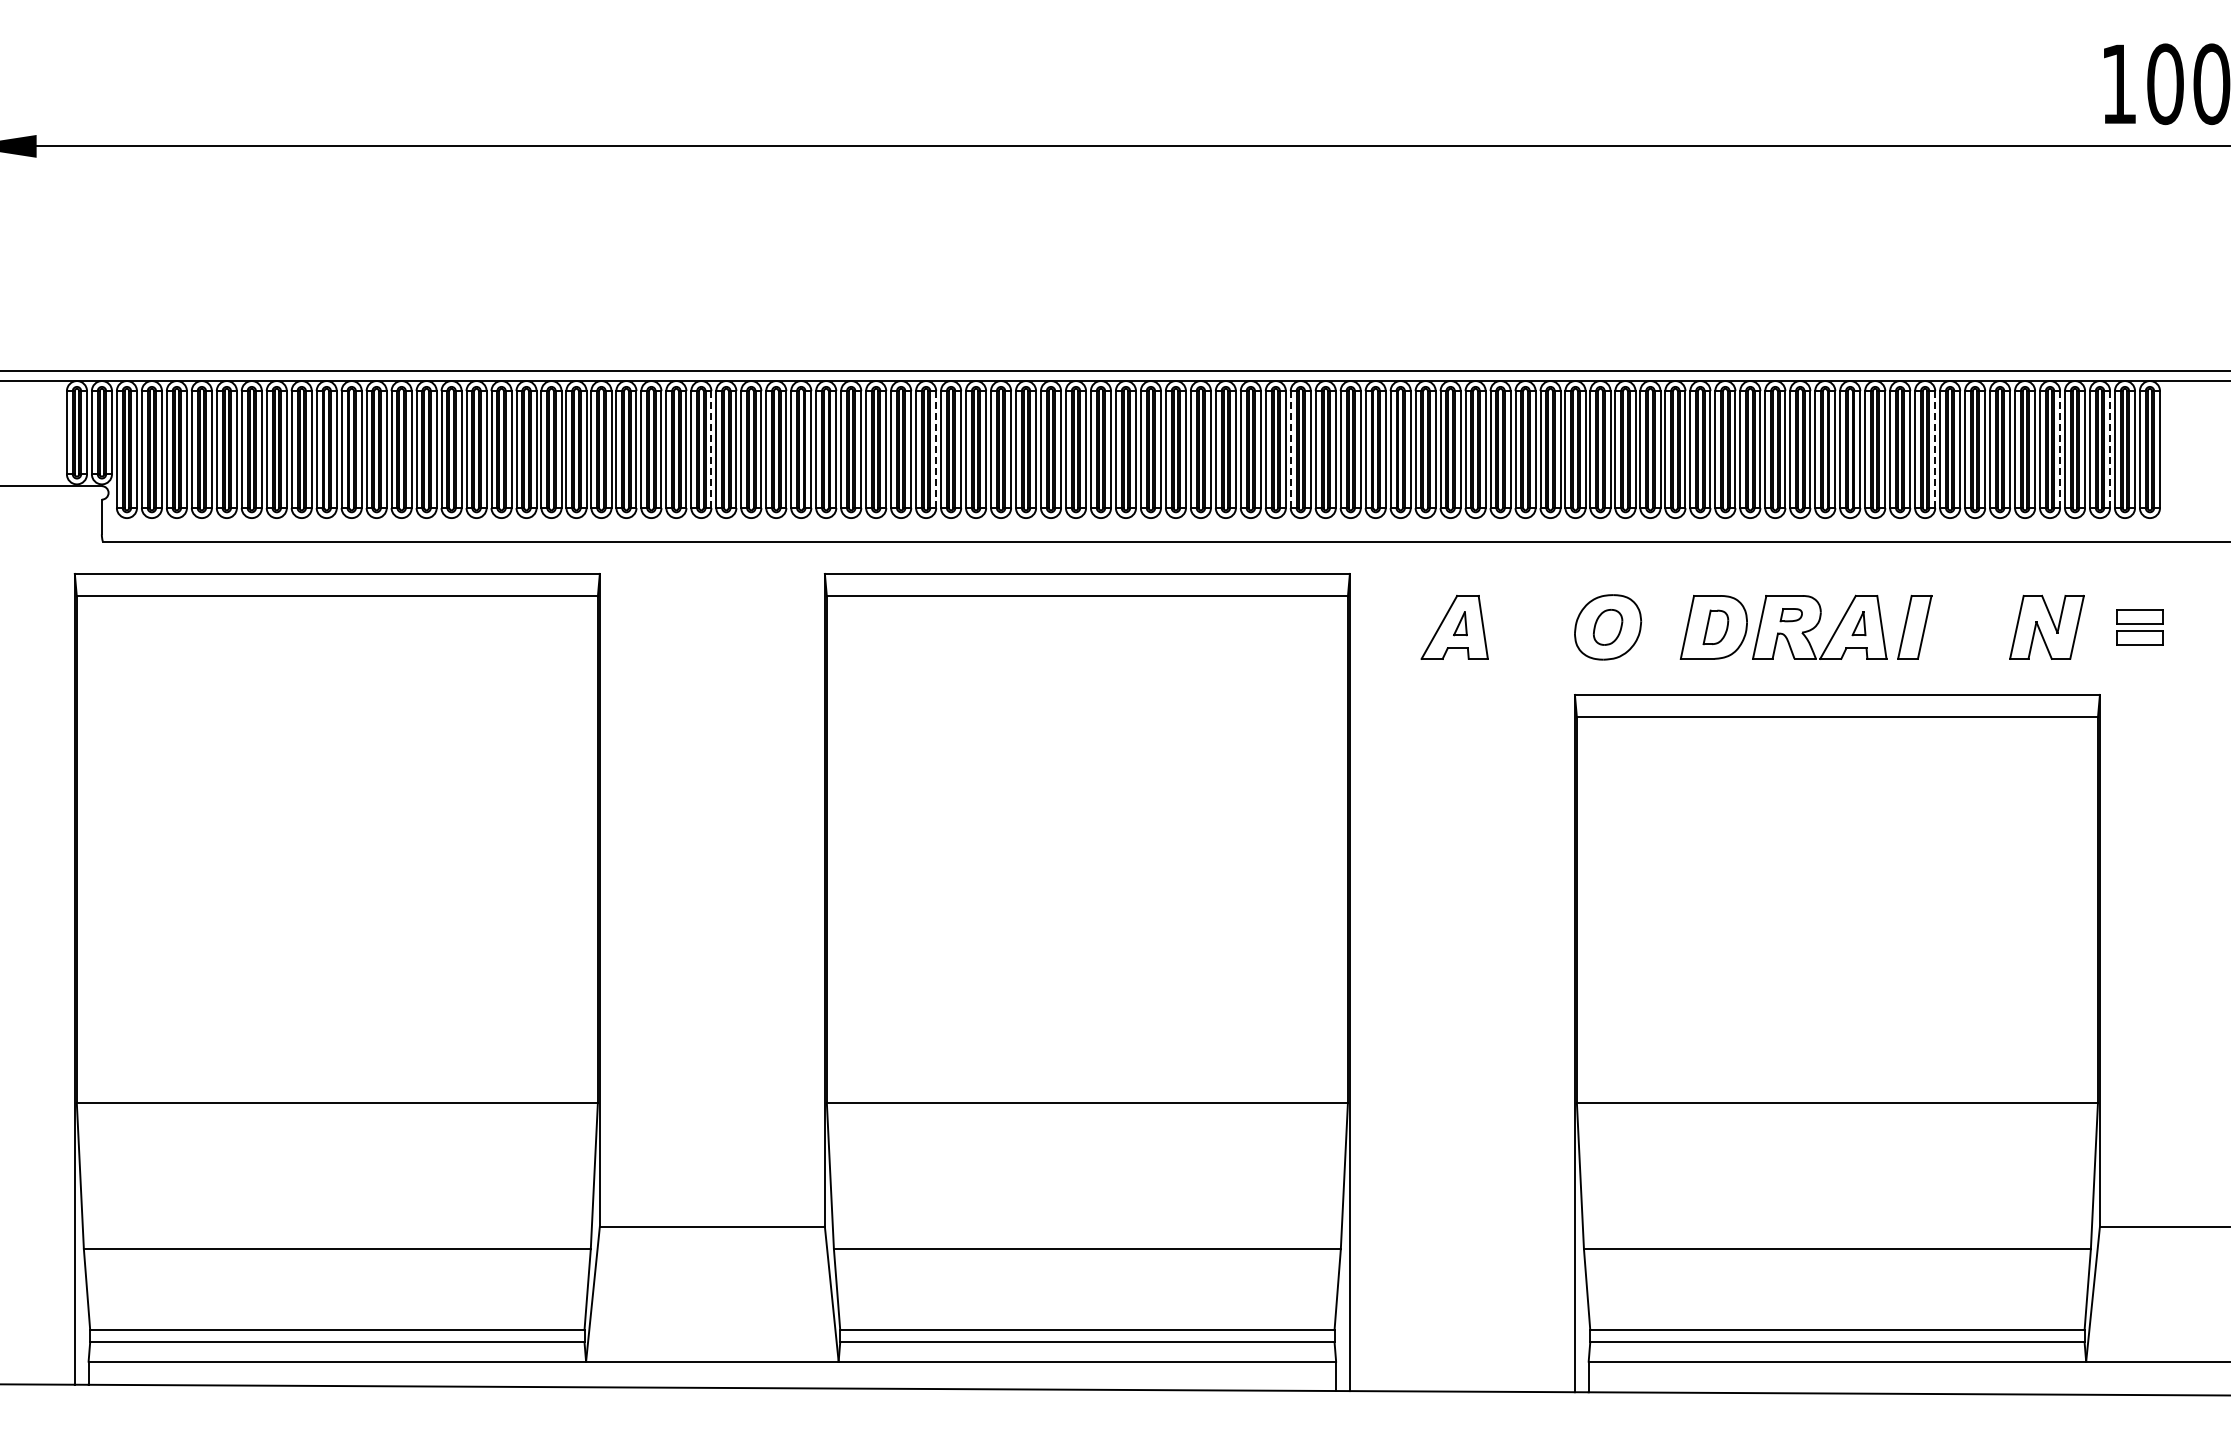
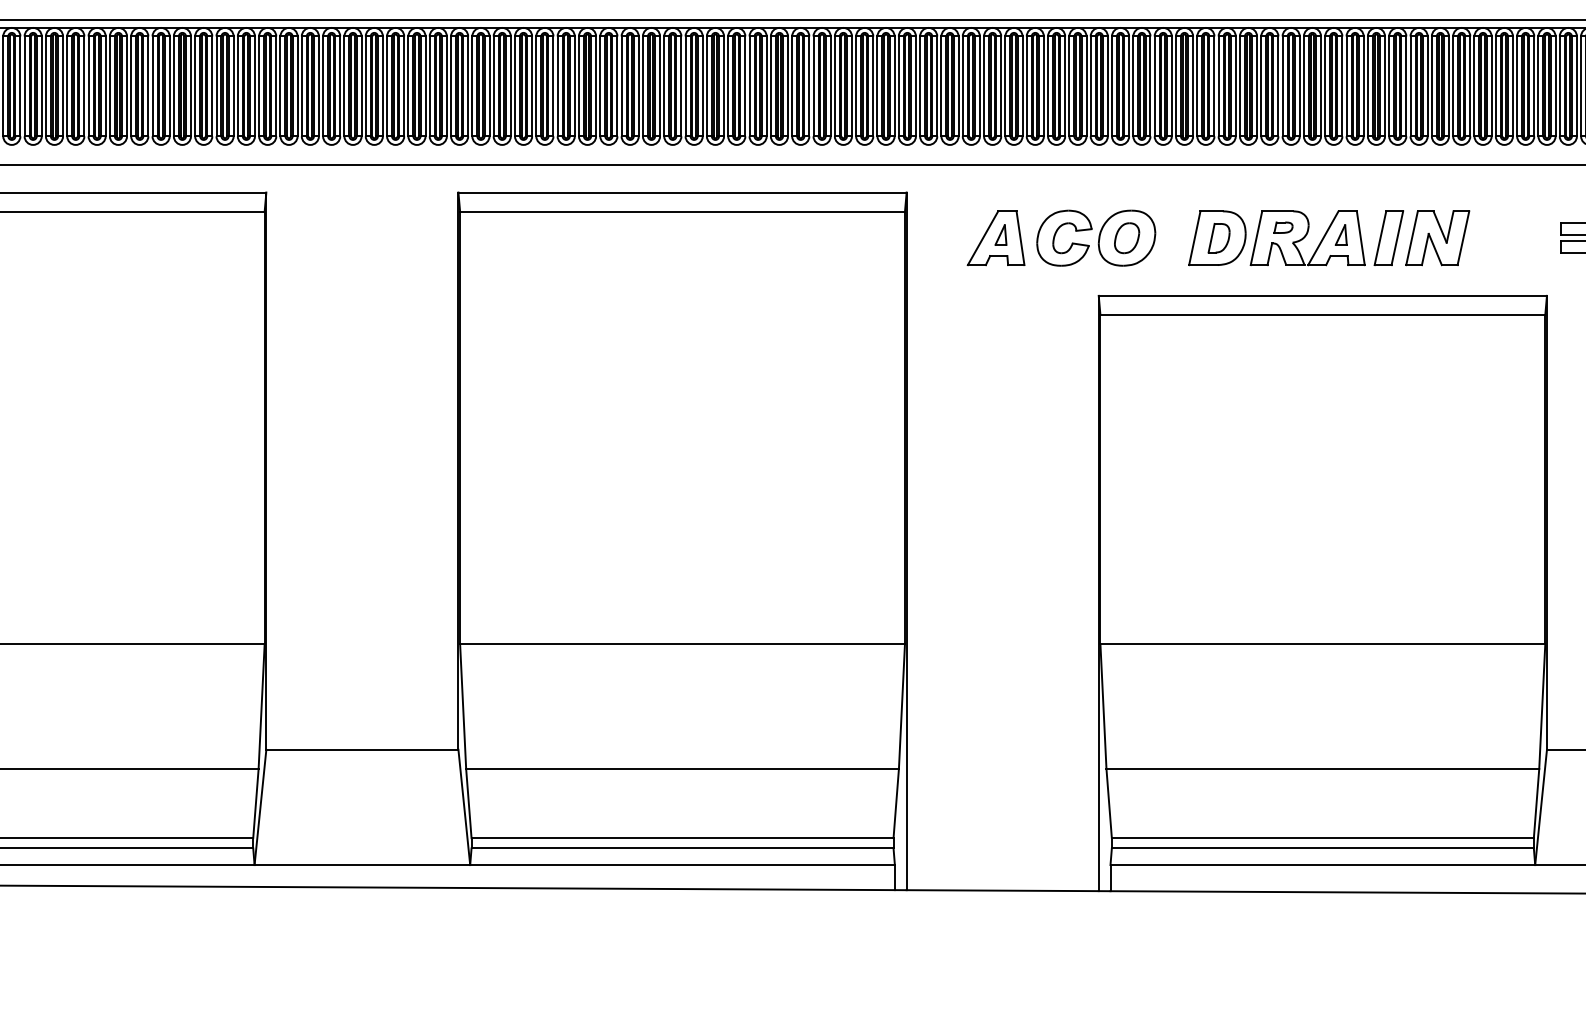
line: (711, 449) -> (361, 86), dashed -> solid
line: (936, 449) -> (553, 86), dashed -> solid
line: (1290, 449) -> (855, 86), dashed -> solid
line: (1935, 449) -> (1406, 86), dashed -> solid
line: (2060, 449) -> (1513, 86), dashed -> solid
line: (2110, 449) -> (1555, 86), dashed -> solid
part: (2046, 626) -> (1437, 237), moved
part: (1543, 632) -> (1071, 242), added

